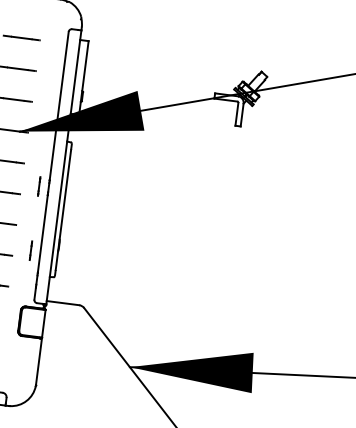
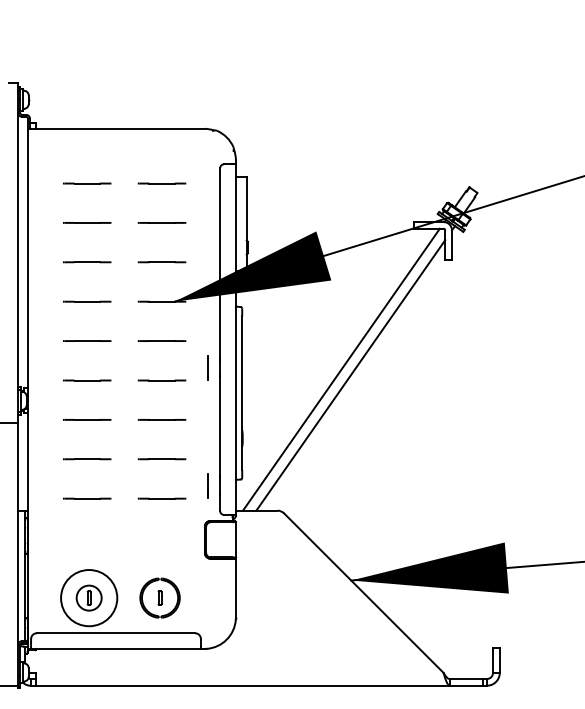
line: (143, 201) -> (341, 369), added
line: (149, 206) -> (350, 375), added
line: (30, 250) -> (207, 485), moved

